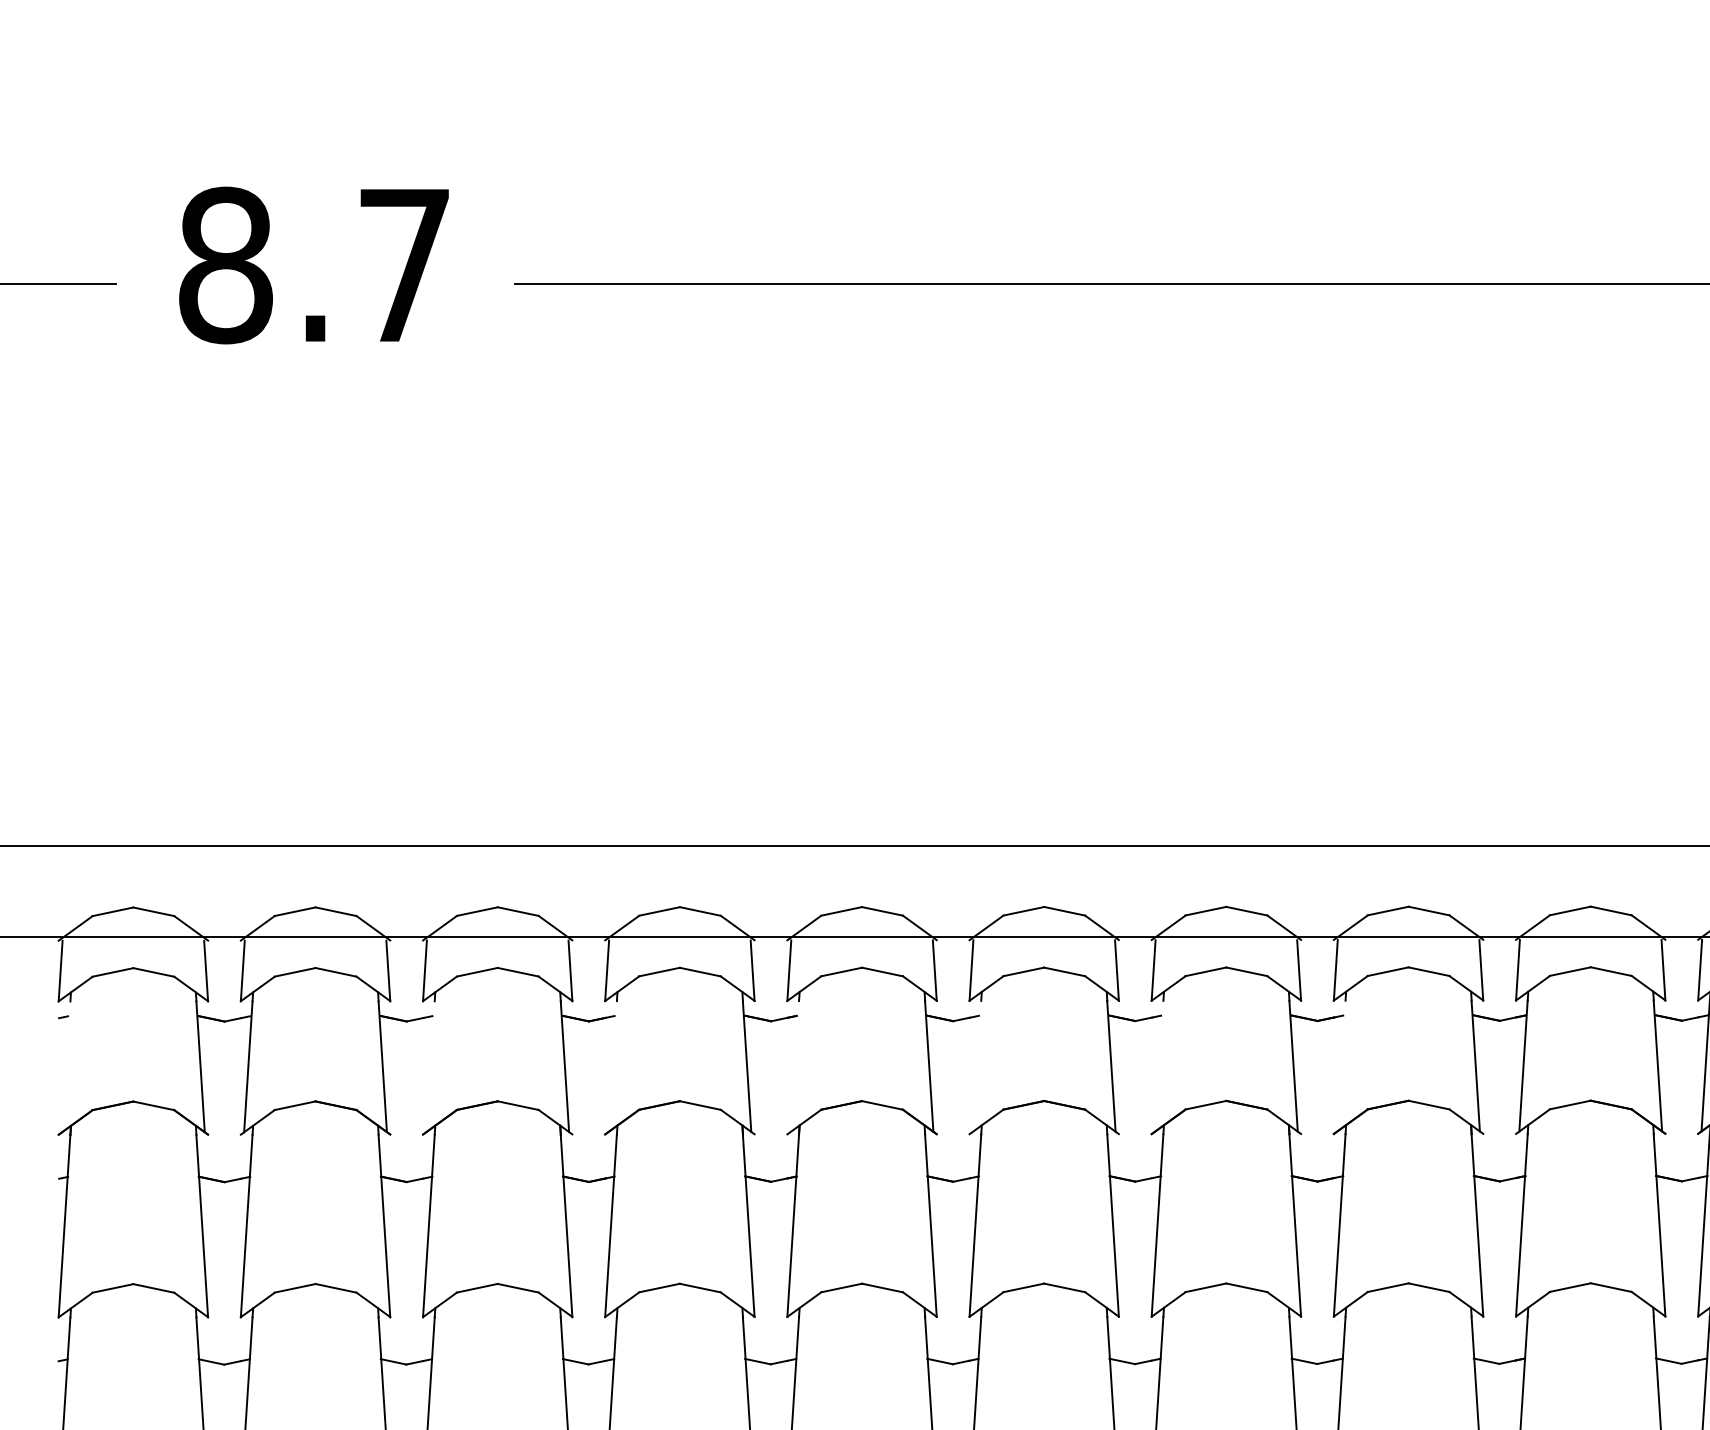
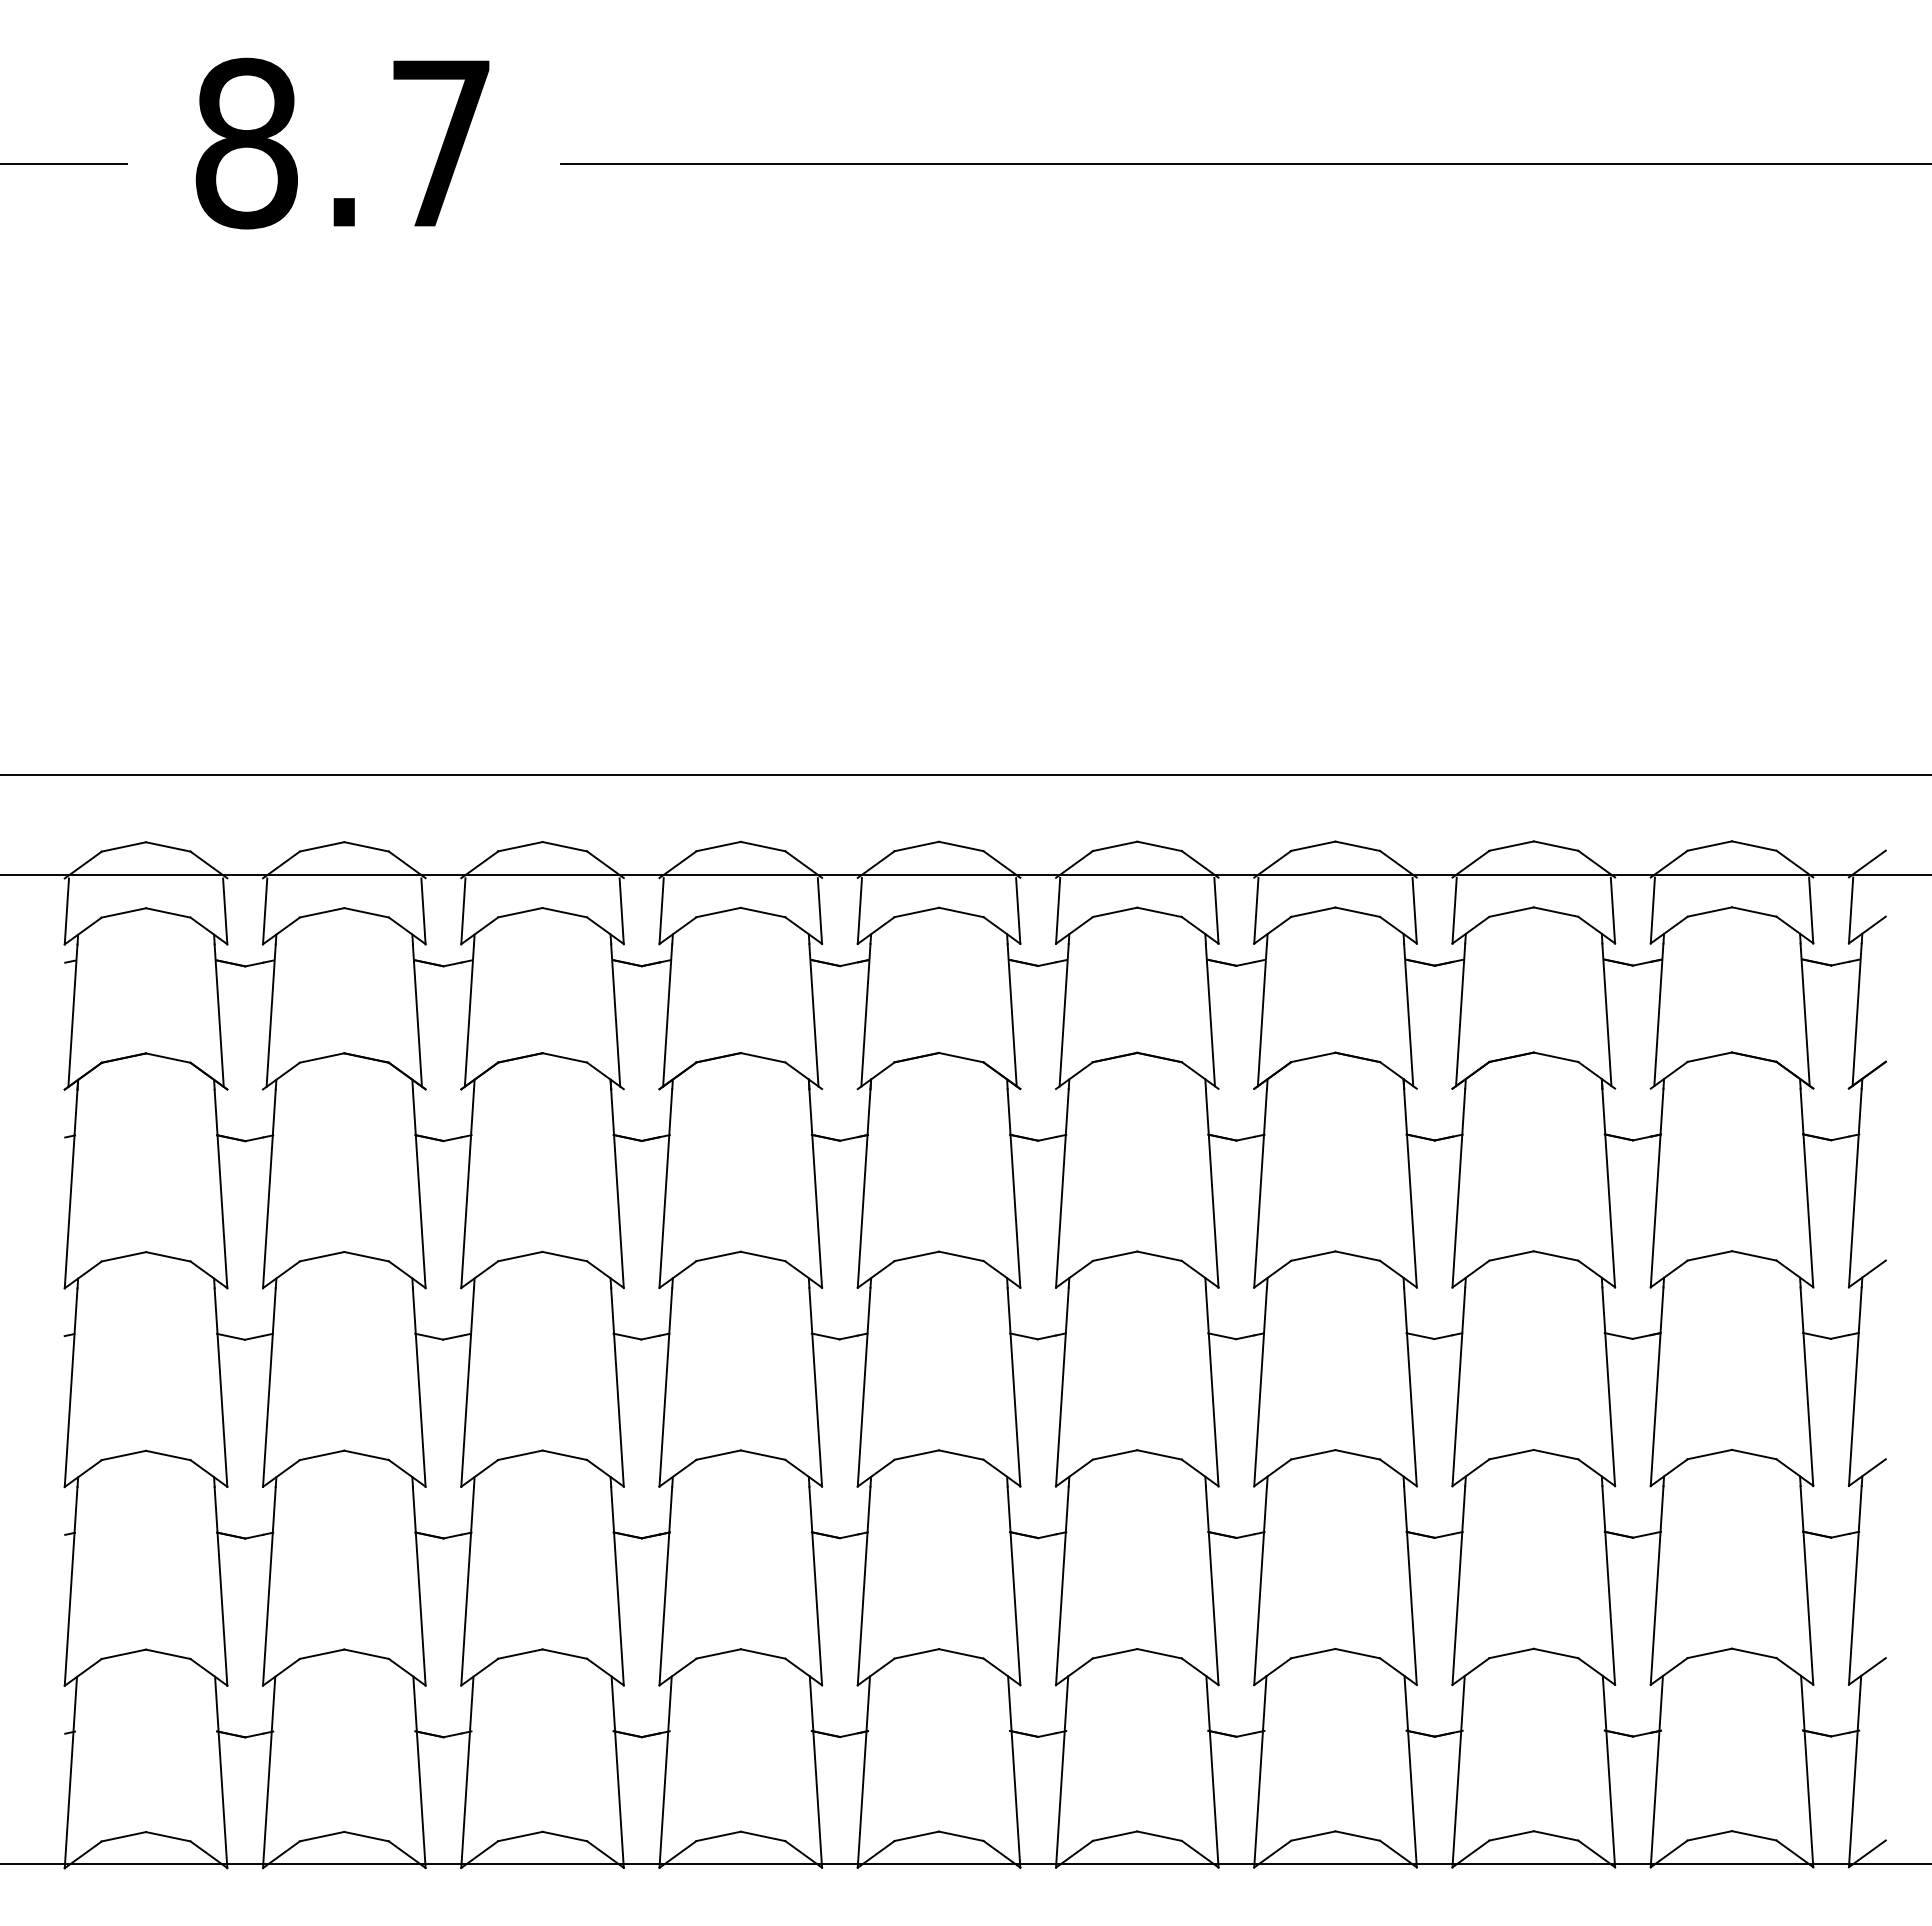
line: (976, 1065) -> (1063, 1014), added
line: (1158, 1065) -> (1261, 1014), added
line: (1341, 1065) -> (1460, 1014), added
line: (65, 1066) -> (72, 1015), added
line: (430, 1066) -> (469, 1015), added
line: (612, 1066) -> (667, 1015), added
line: (794, 1066) -> (865, 1015), added

